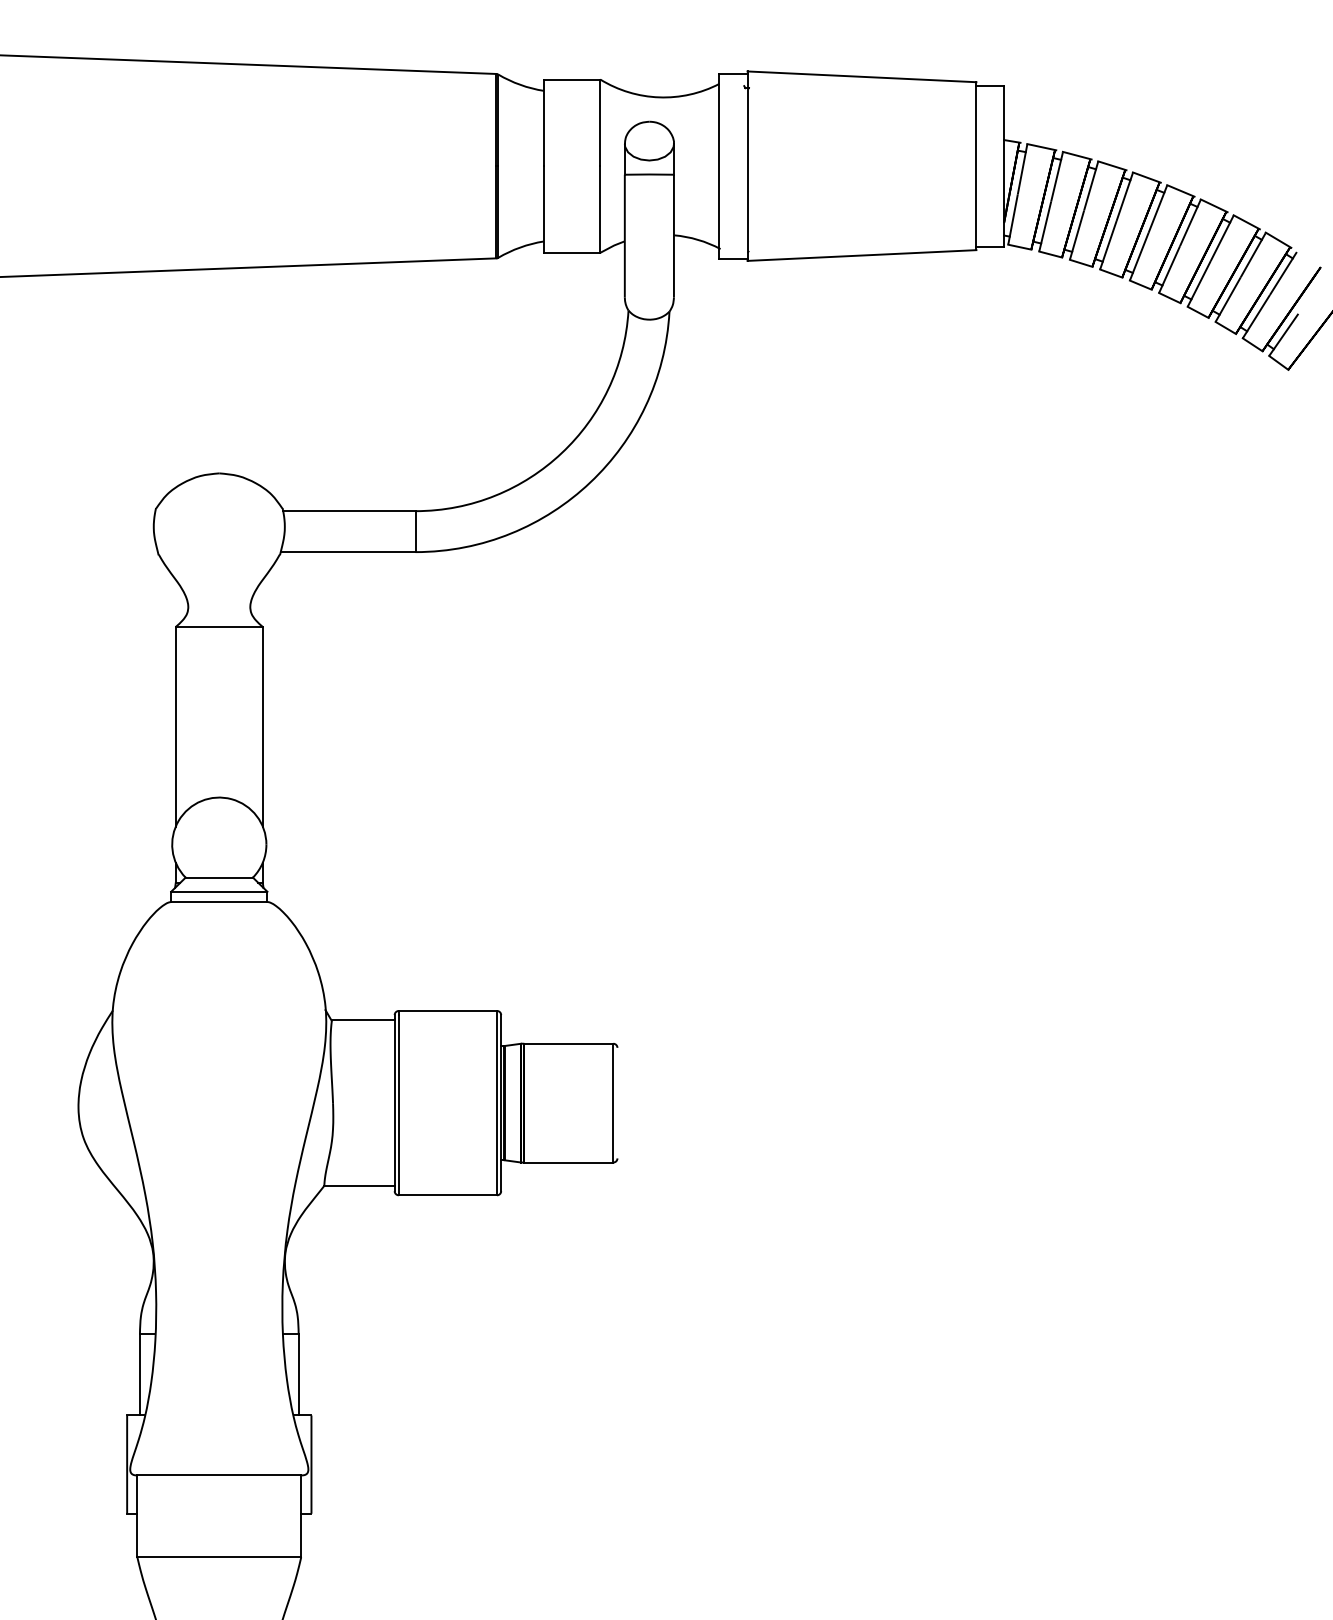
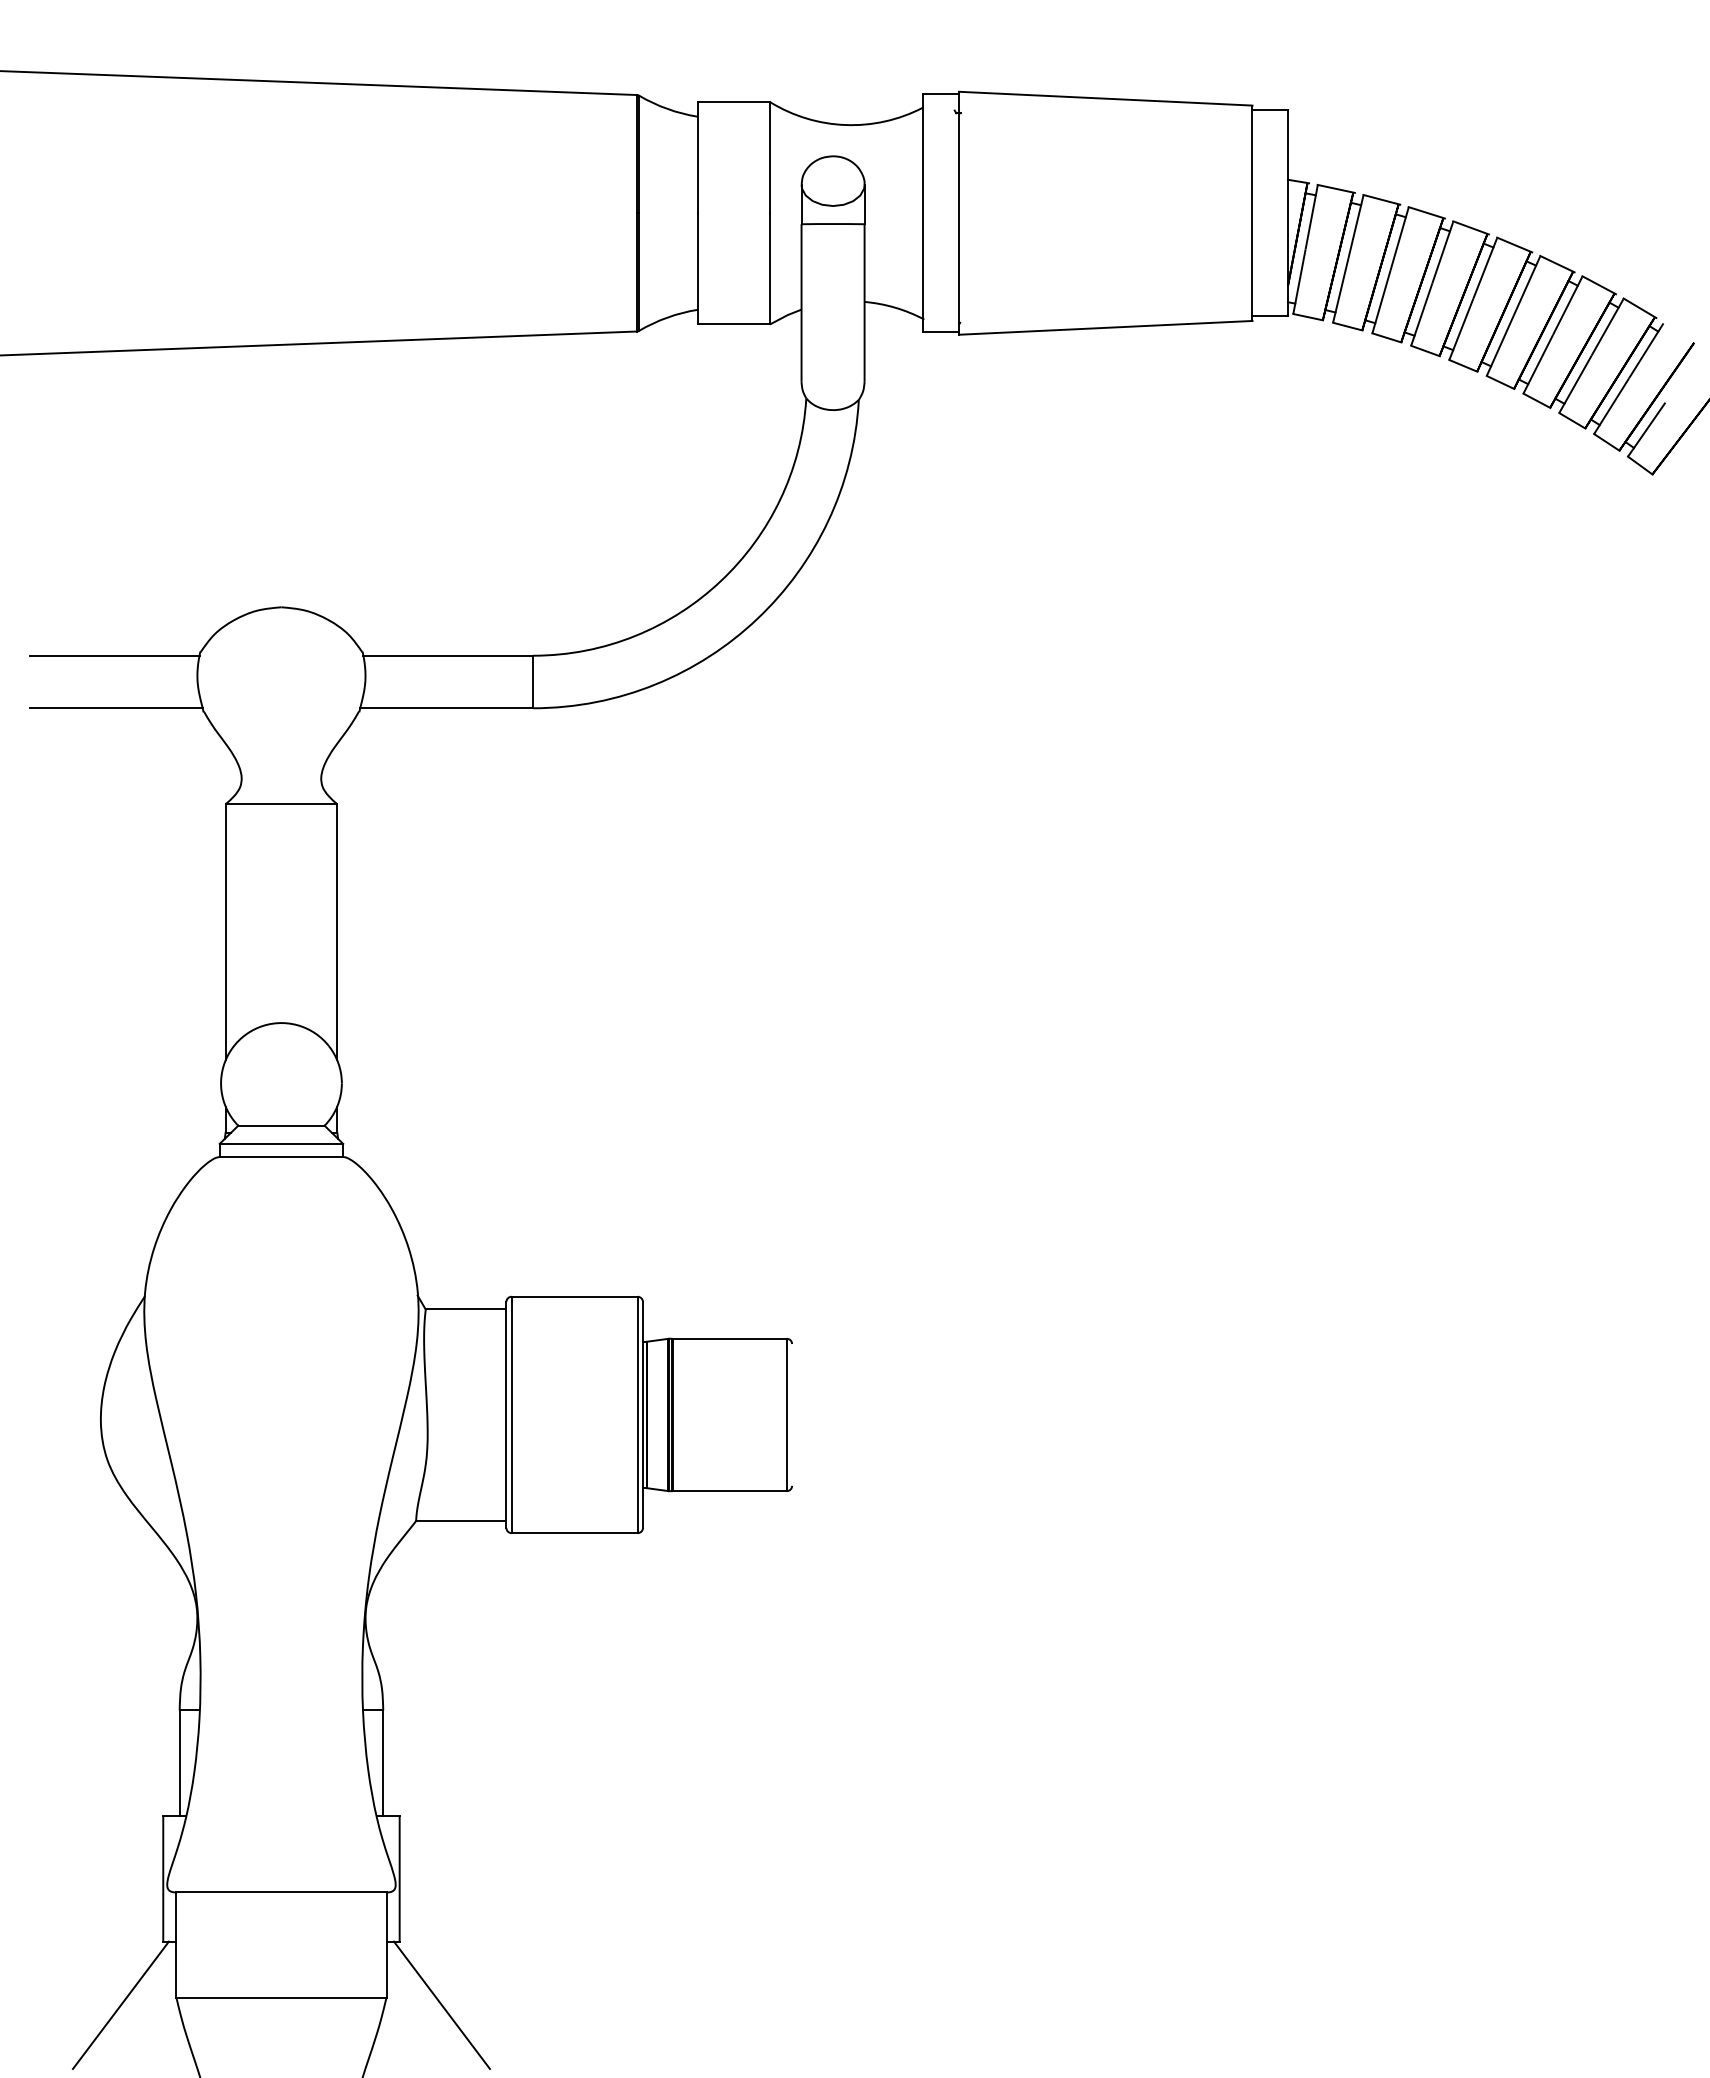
line: (89, 510) -> (114, 655), added
line: (89, 552) -> (115, 708), added
line: (93, 1563) -> (120, 2005), added
line: (344, 1563) -> (441, 2005), added

